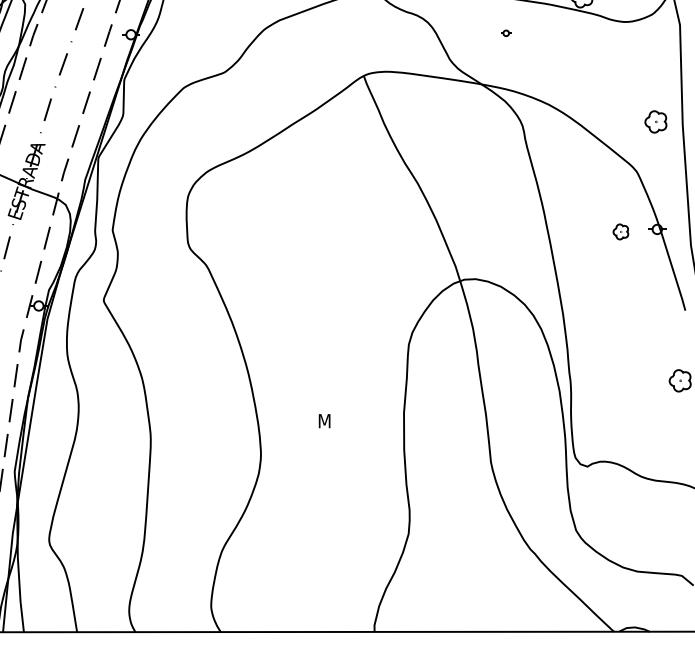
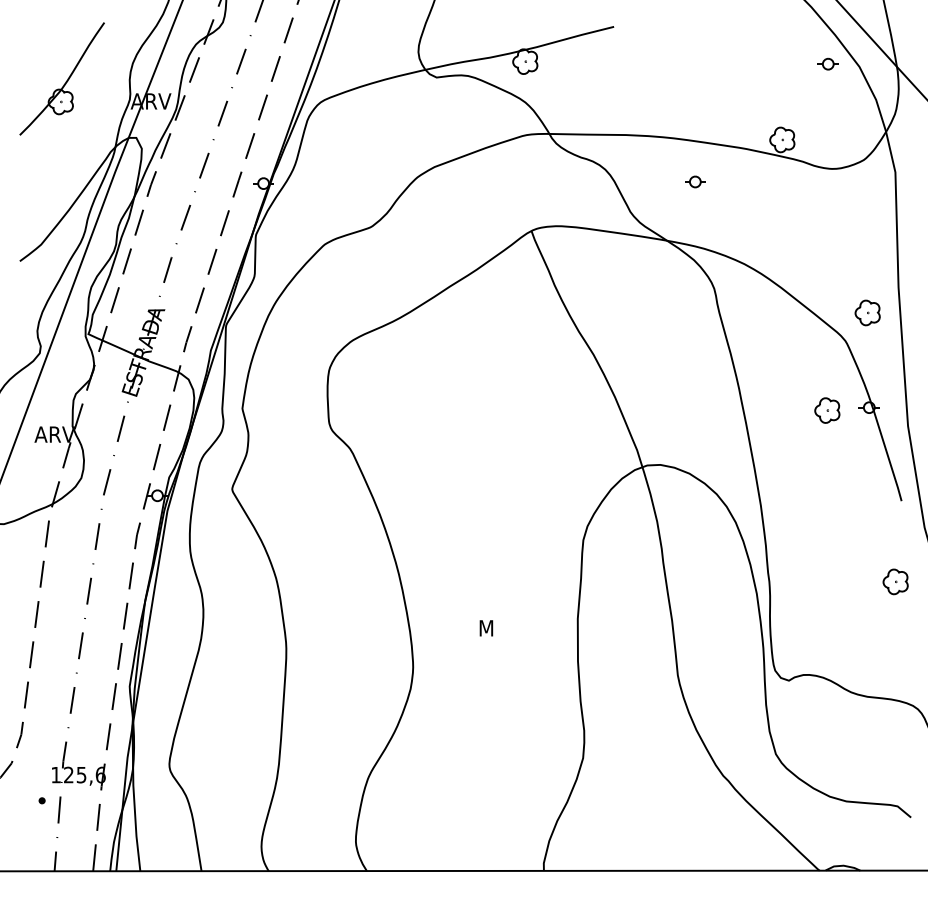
part: (506, 32) -> (695, 181), size x1.67
part: (655, 121) -> (867, 312), moved
part: (620, 231) -> (827, 410), size x1.43

